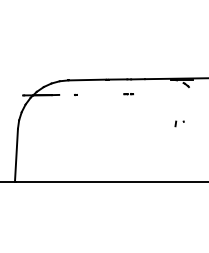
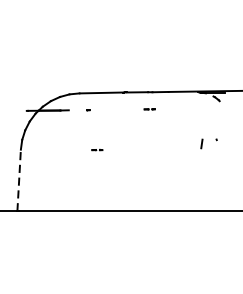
part: (179, 123) -> (208, 143), size x1.6
part: (83, 129) -> (97, 150), added
line: (16, 155) -> (19, 180), solid -> dashed

